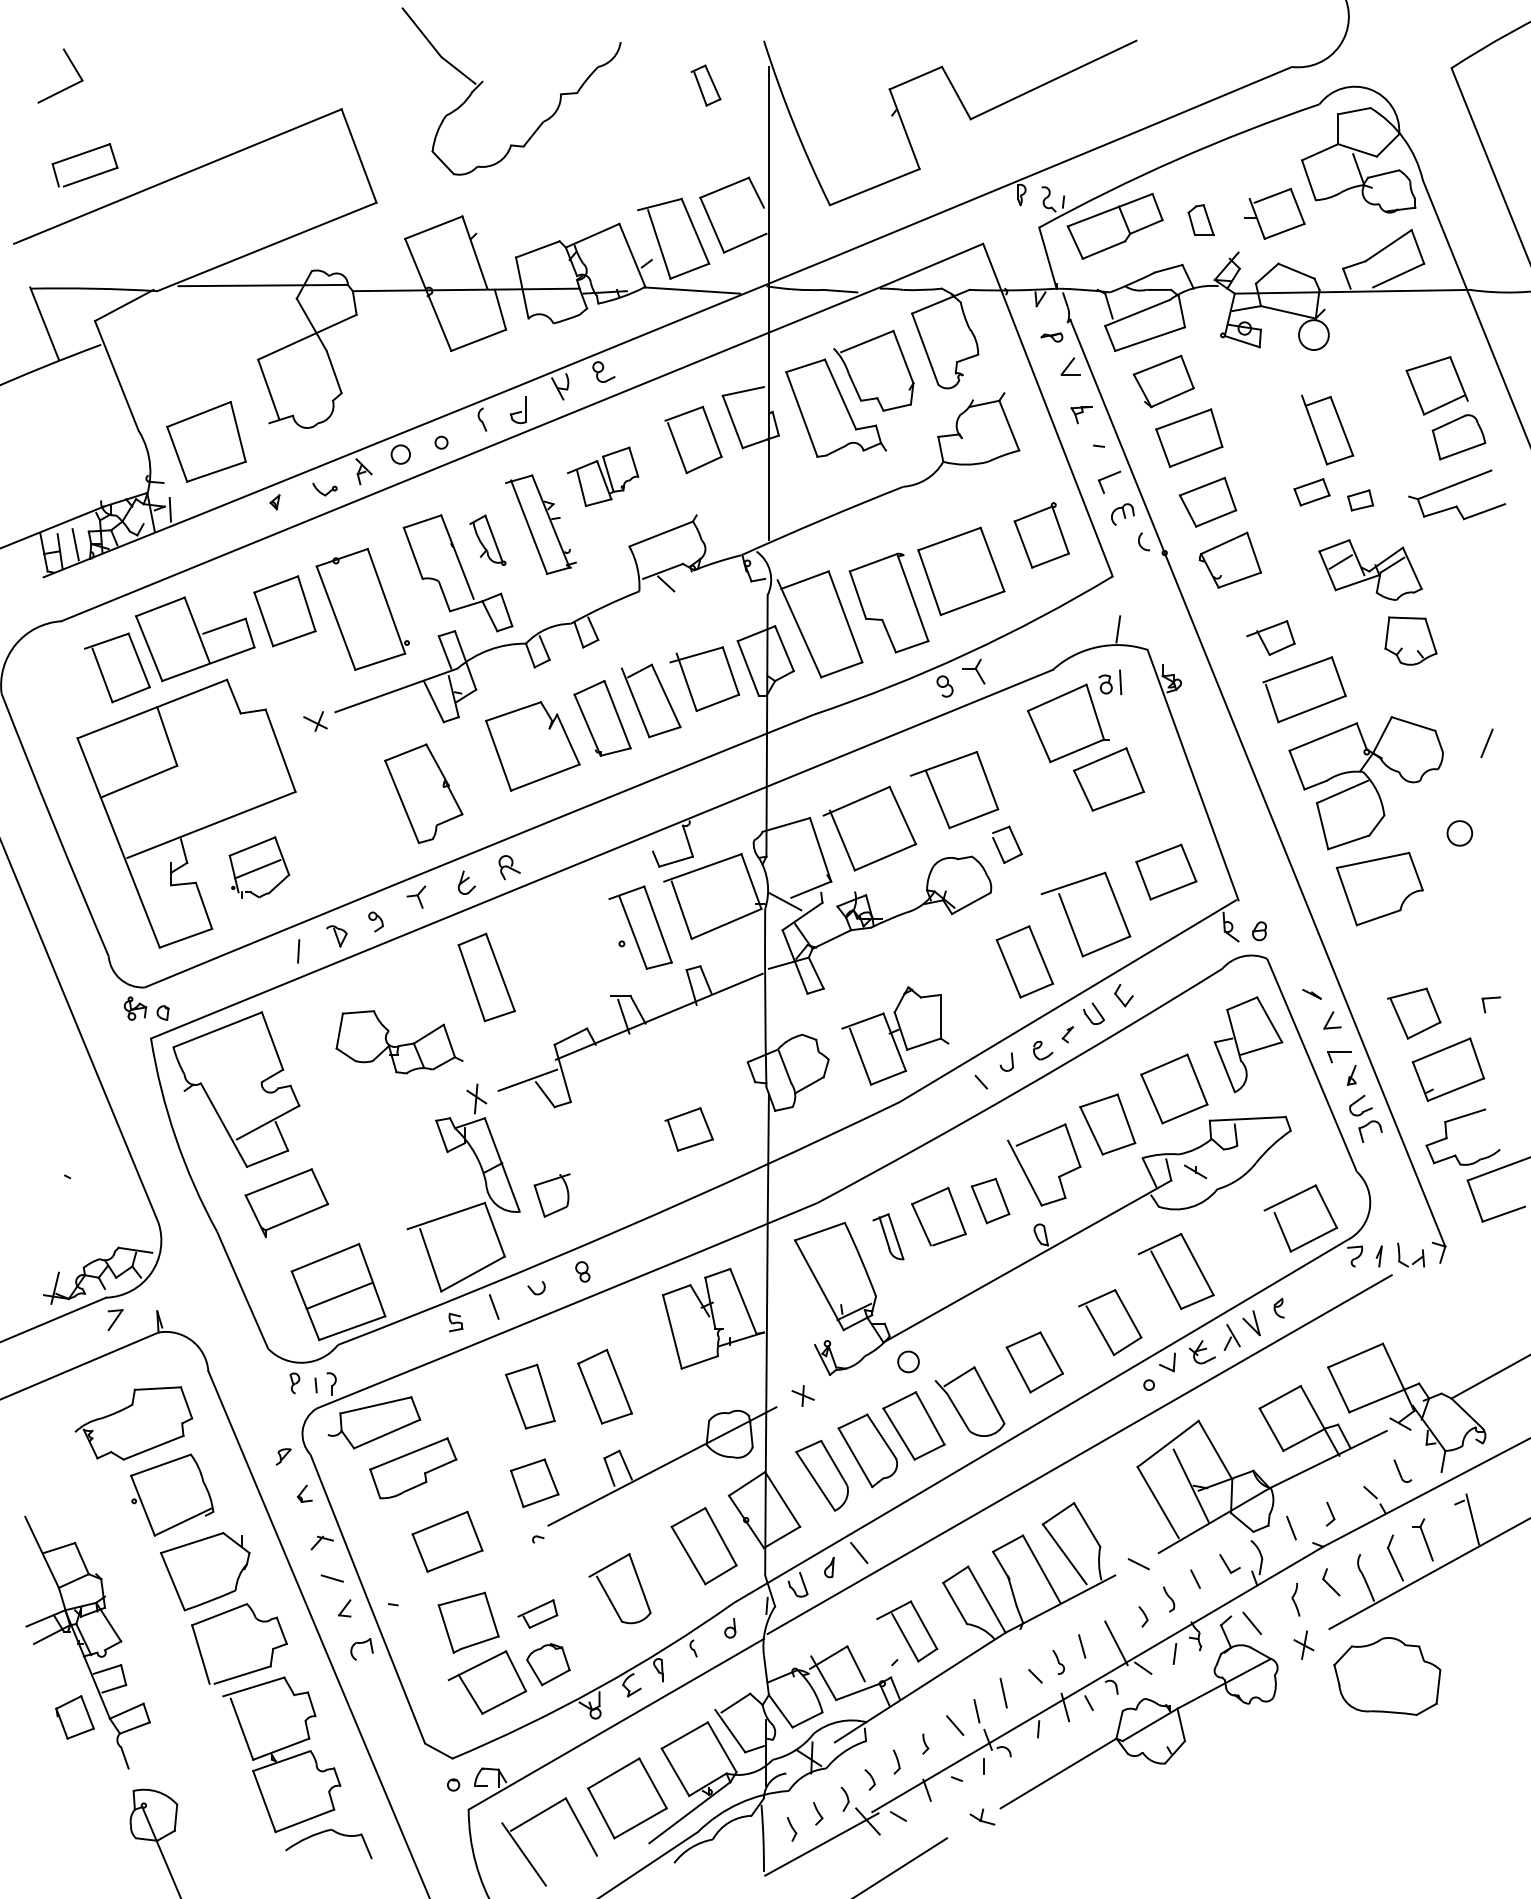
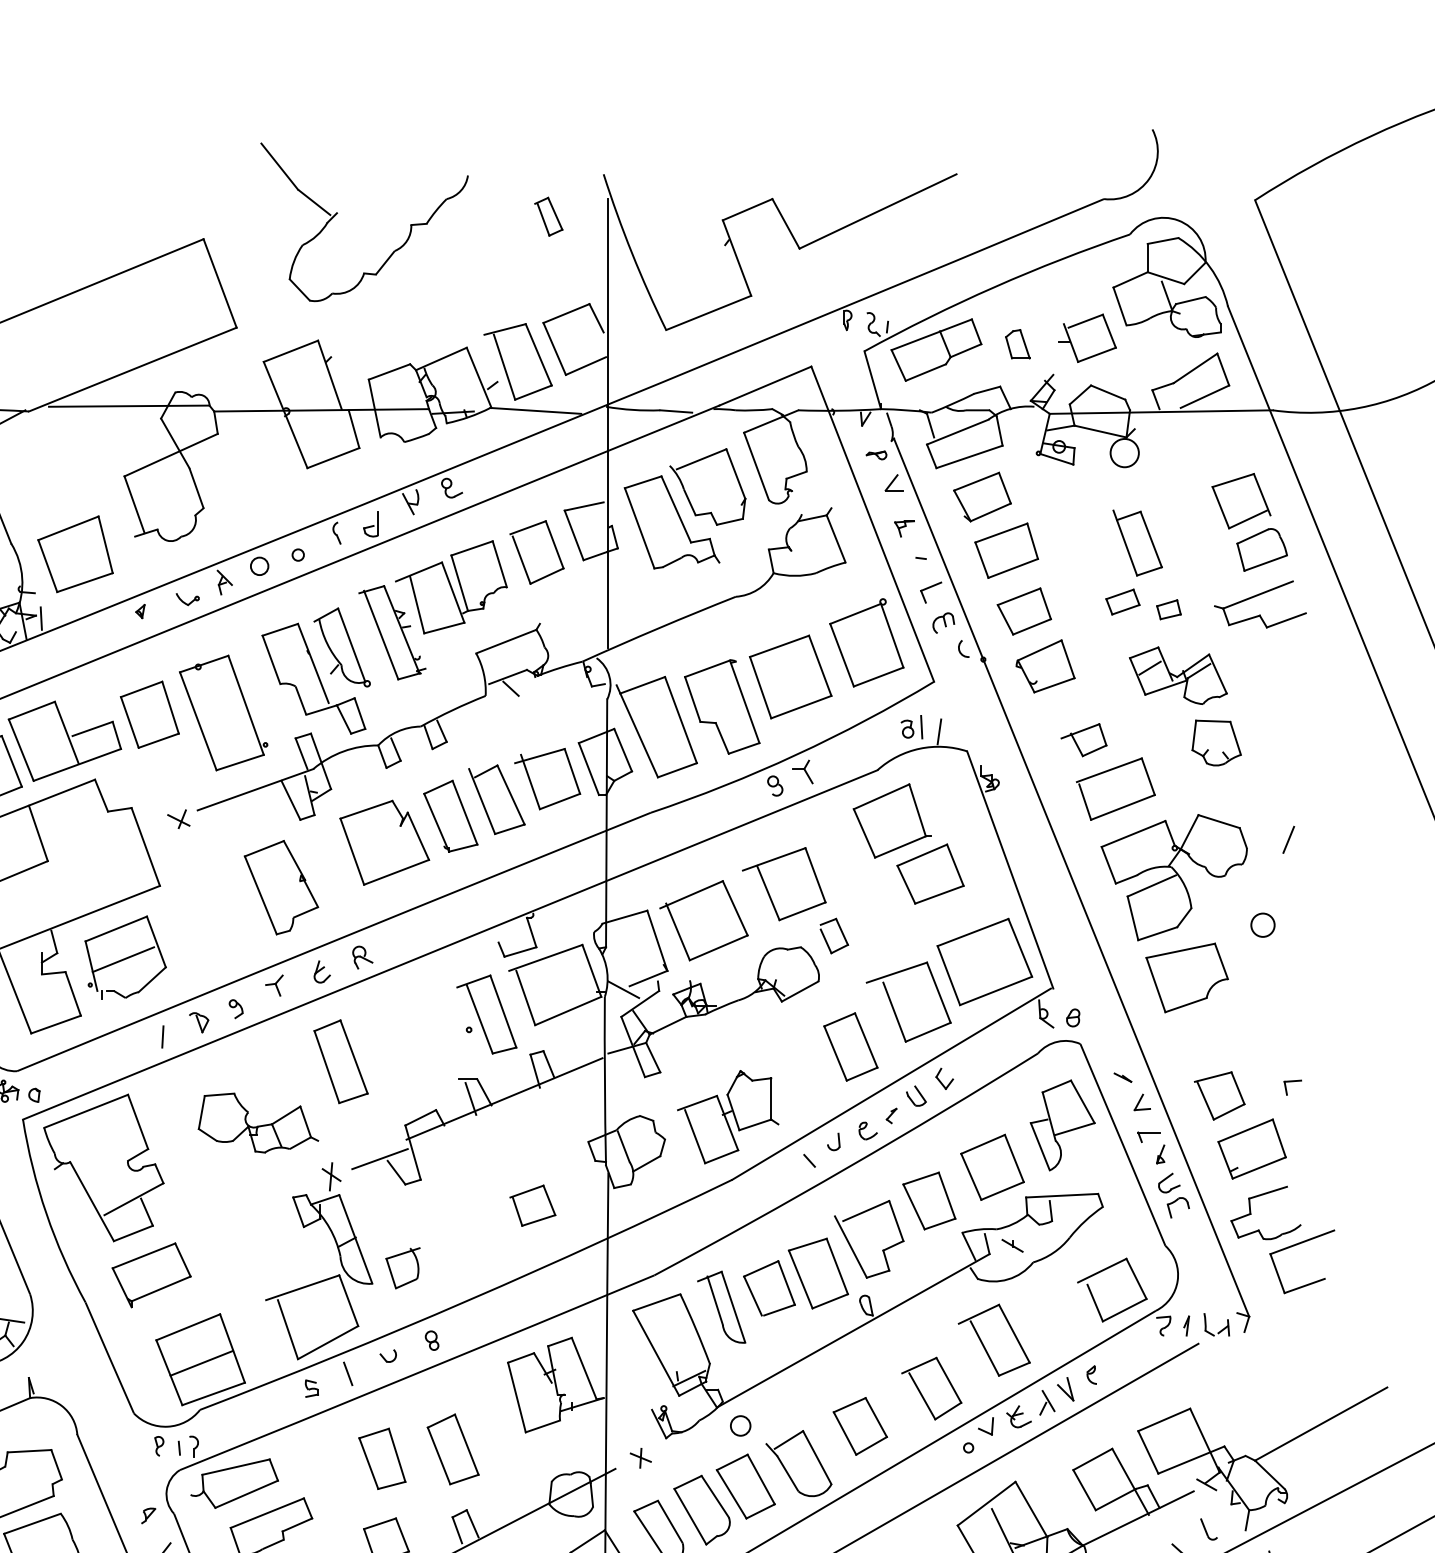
part: (602, 476) -> (450, 587), size x1.67
part: (1041, 535) -> (866, 642), size x1.43
part: (487, 540) -> (341, 647), size x1.67
part: (1110, 682) -> (912, 727), moved
part: (259, 867) -> (125, 957), size x1.43
part: (1166, 871) -> (985, 961), size x1.67
part: (990, 1200) -> (818, 1273), size x1.67
part: (888, 1236) -> (721, 1307), size x1.67

